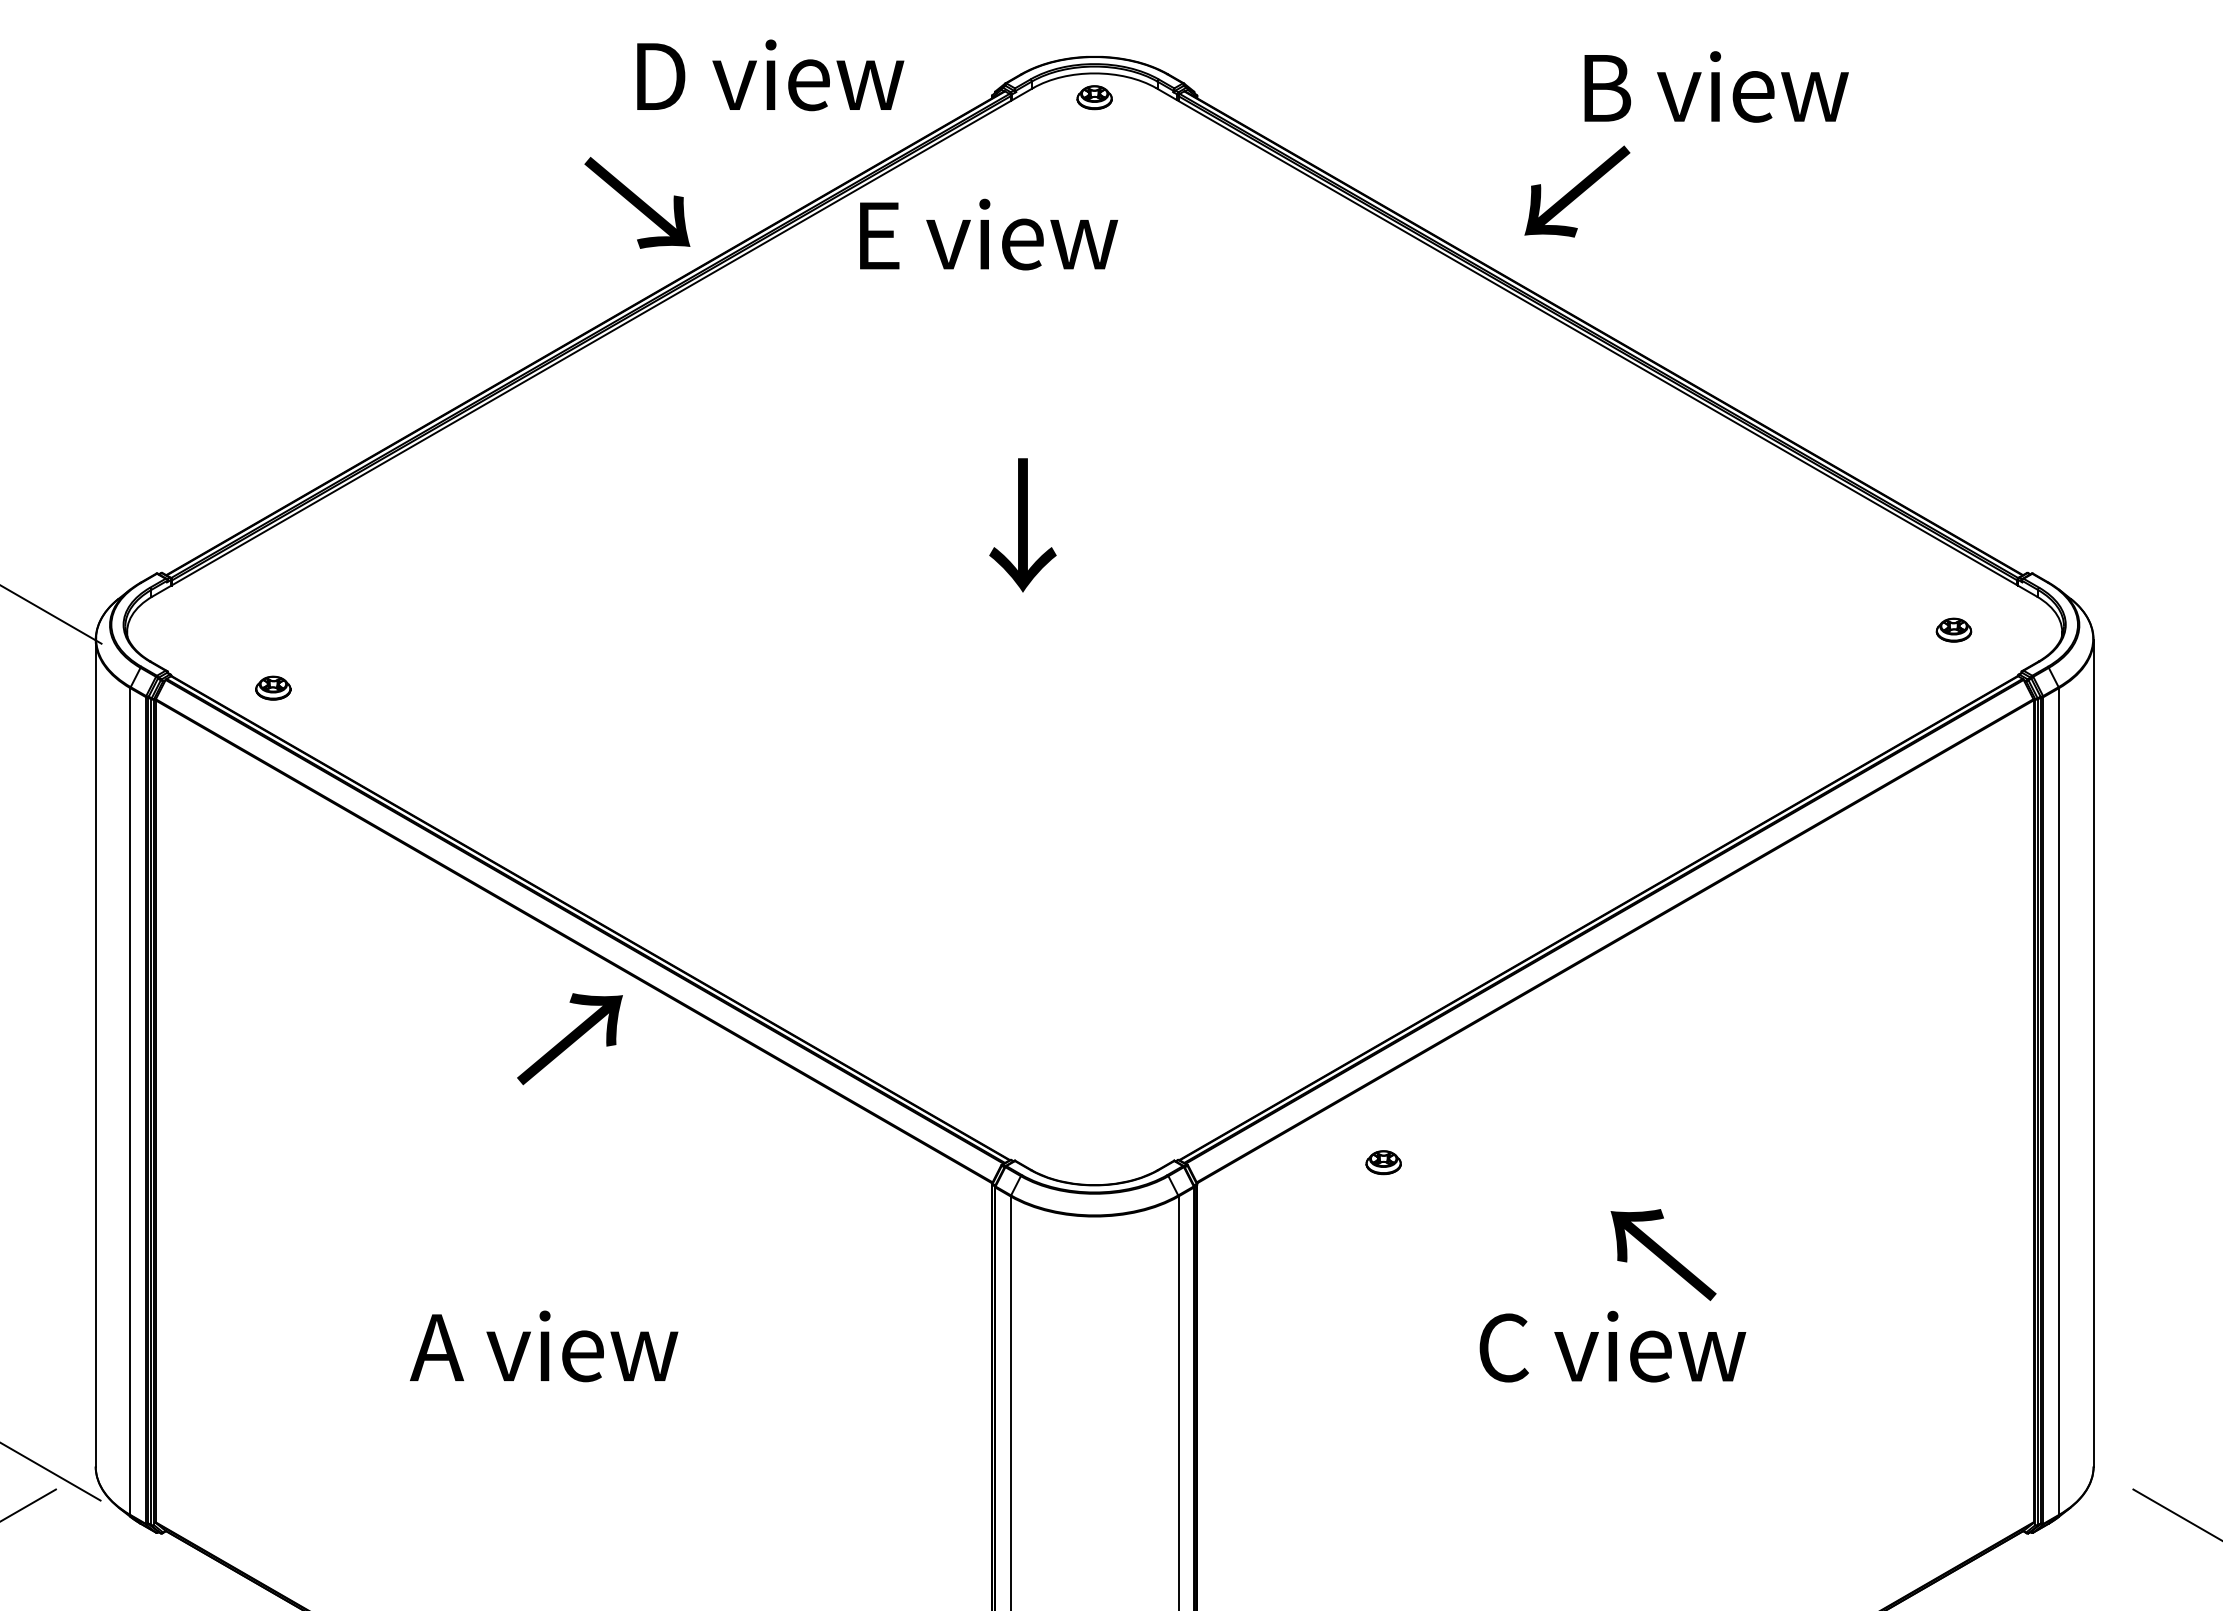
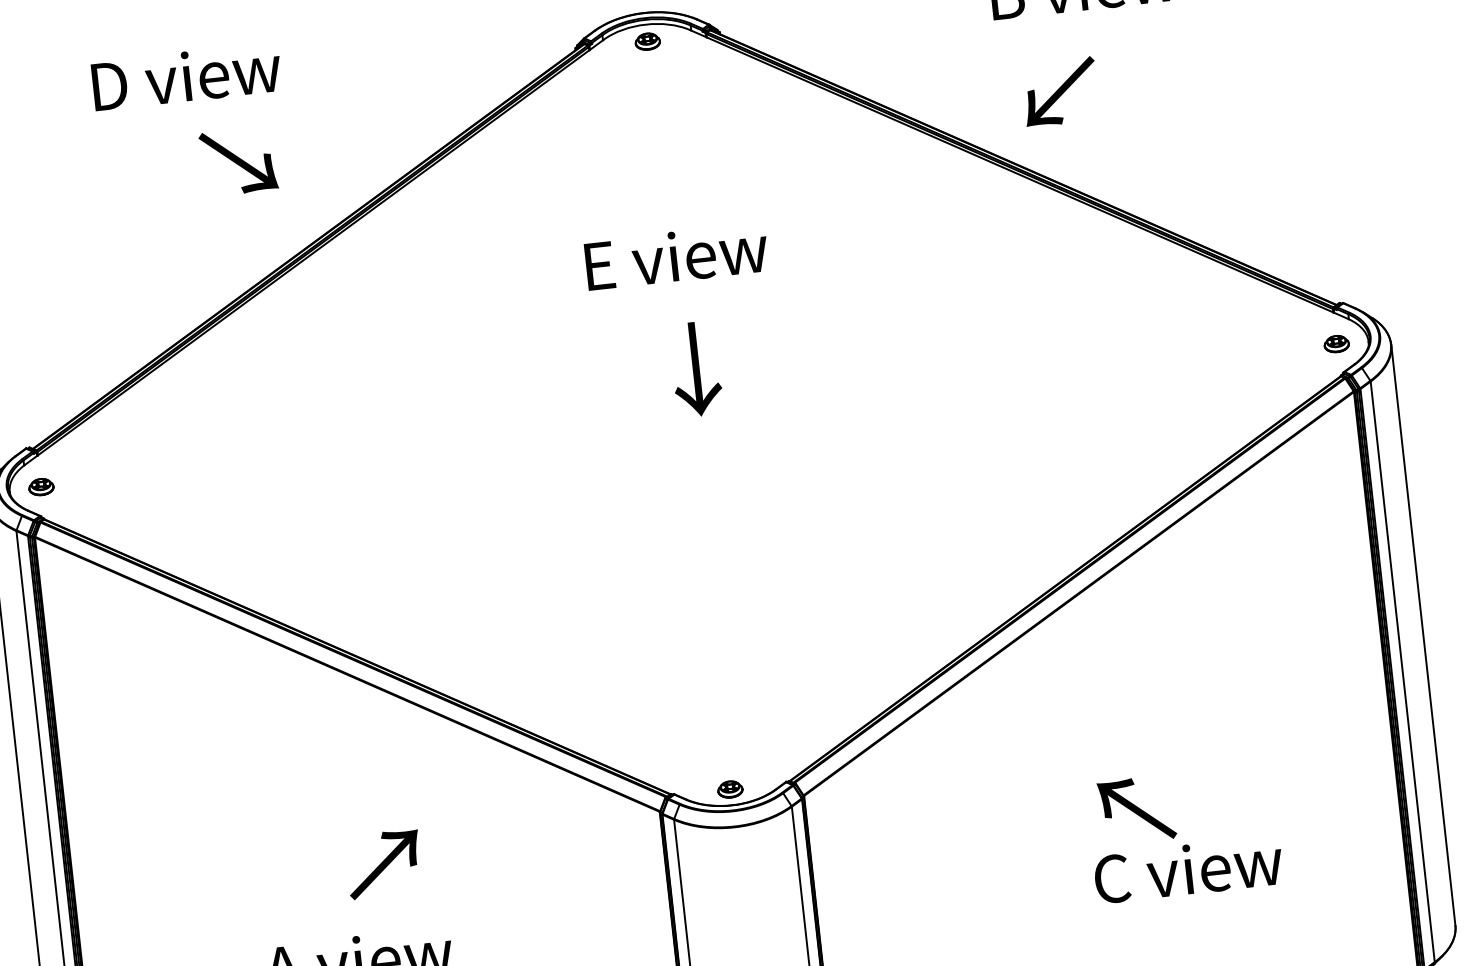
text: (770, 75) -> (186, 76), moved
text: (1577, 191) -> (1060, 91), moved
text: (637, 202) -> (238, 161), moved
text: (989, 234) -> (677, 256), moved
text: (1022, 525) -> (695, 369), moved
part: (1953, 629) -> (1336, 343), moved
part: (273, 687) -> (41, 486), moved
text: (569, 1039) -> (383, 864), moved
part: (1383, 1162) -> (730, 789), moved
text: (1612, 1346) -> (1188, 869), moved

